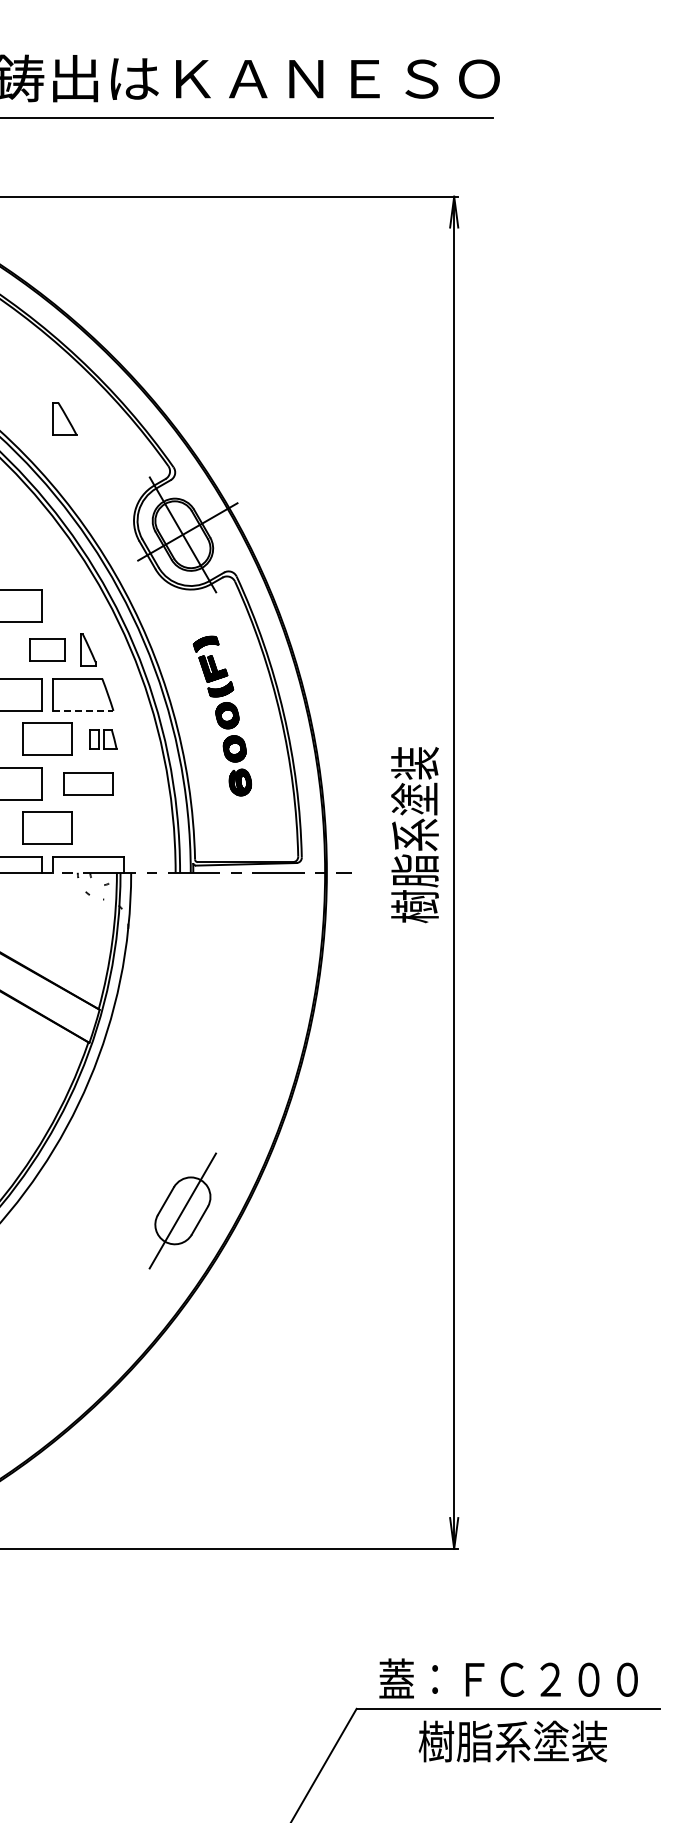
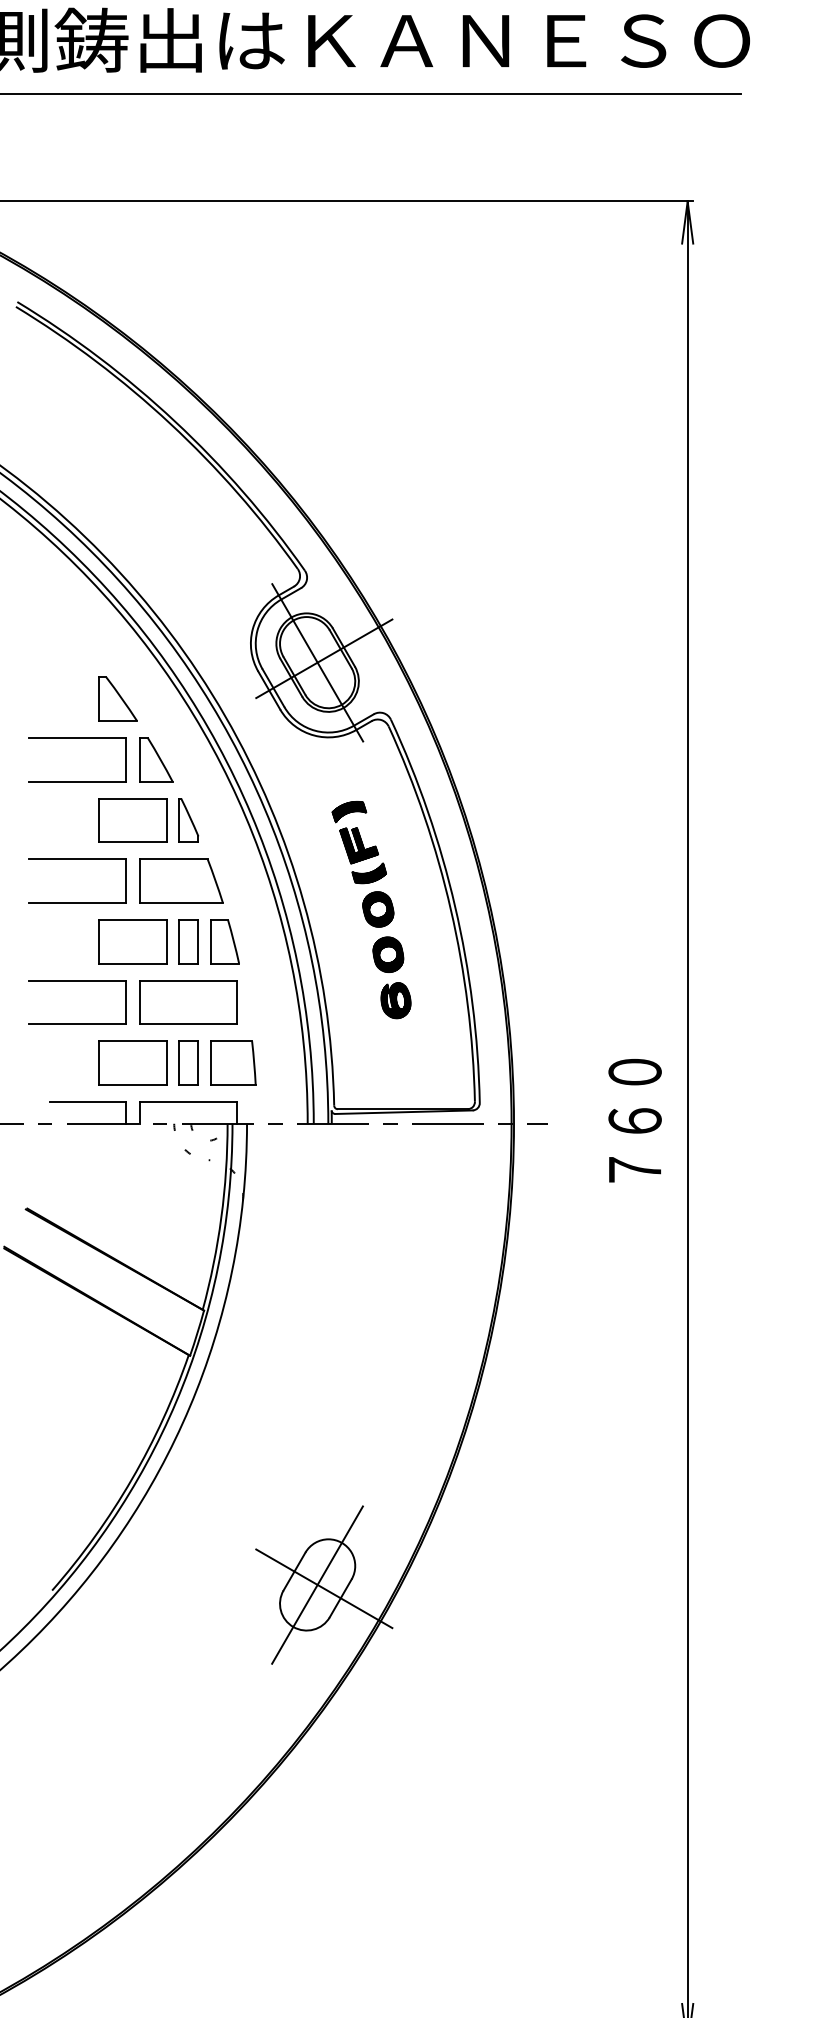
part: (64, 418) -> (156, 759), moved
part: (36, 560) -> (117, 697), added
part: (47, 649) -> (132, 819), size x1.43
line: (83, 710) -> (181, 902), dashed -> solid
part: (103, 738) -> (209, 940), size x1.67
part: (88, 783) -> (188, 1001), size x1.43
part: (109, 827) -> (217, 1061), added
text: (414, 835) -> (633, 1072), 樹脂系塗装 -> ７６０
line: (187, 1213) -> (323, 1588), added

